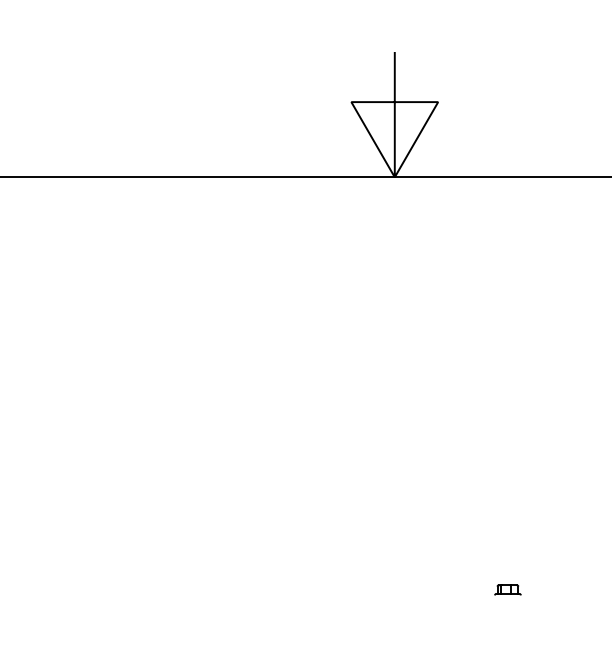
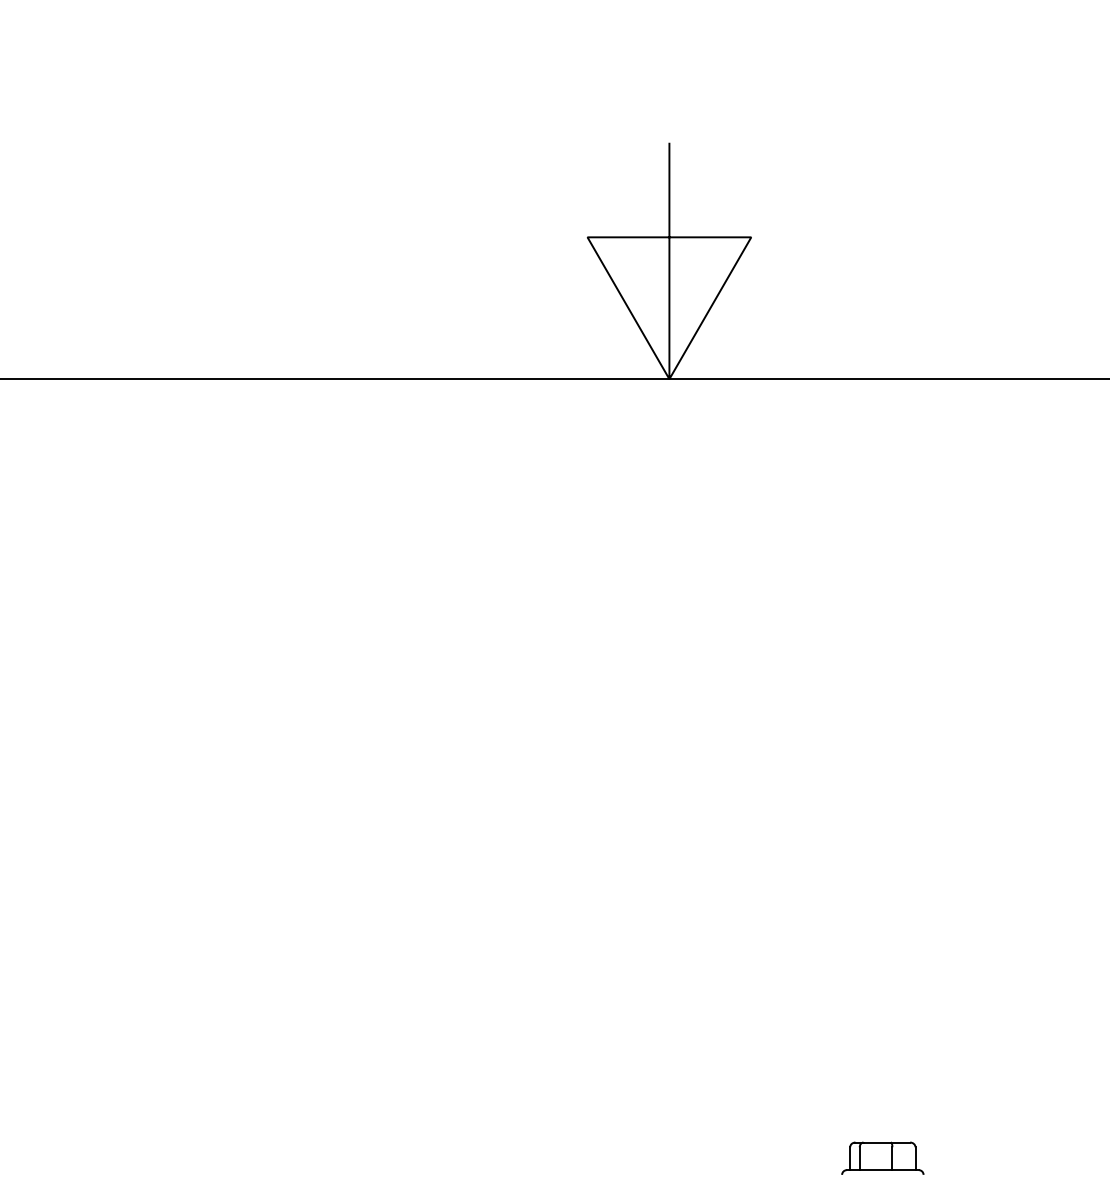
part: (507, 589) -> (882, 1156), size x1.67

